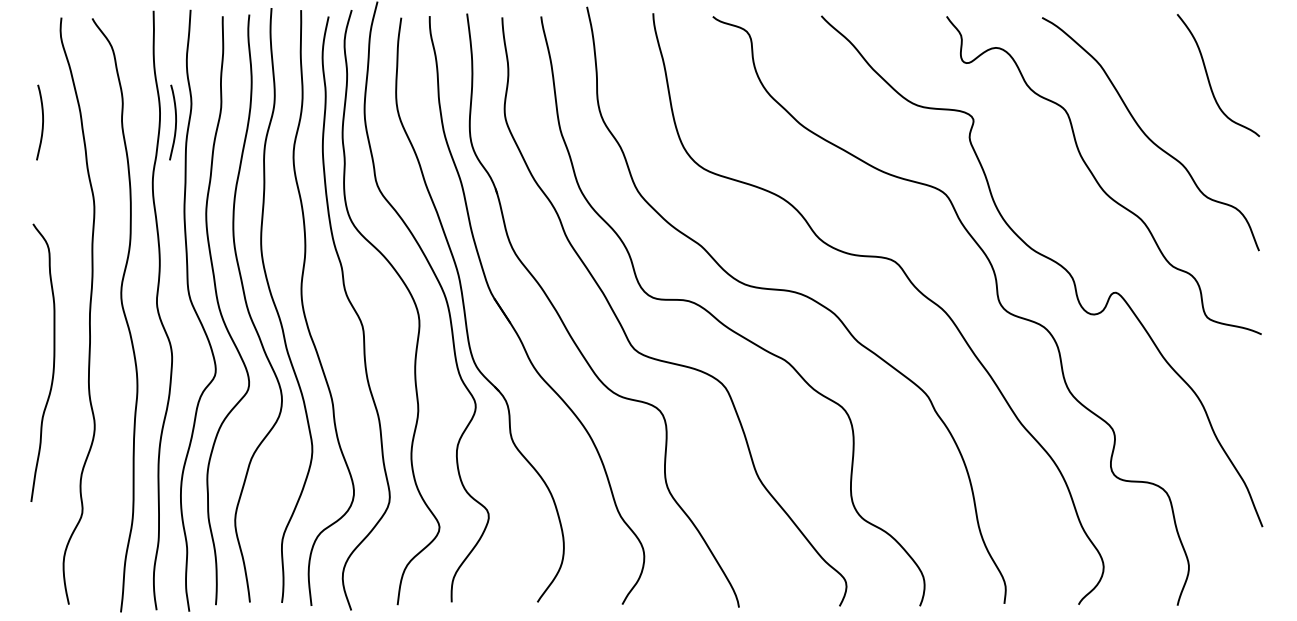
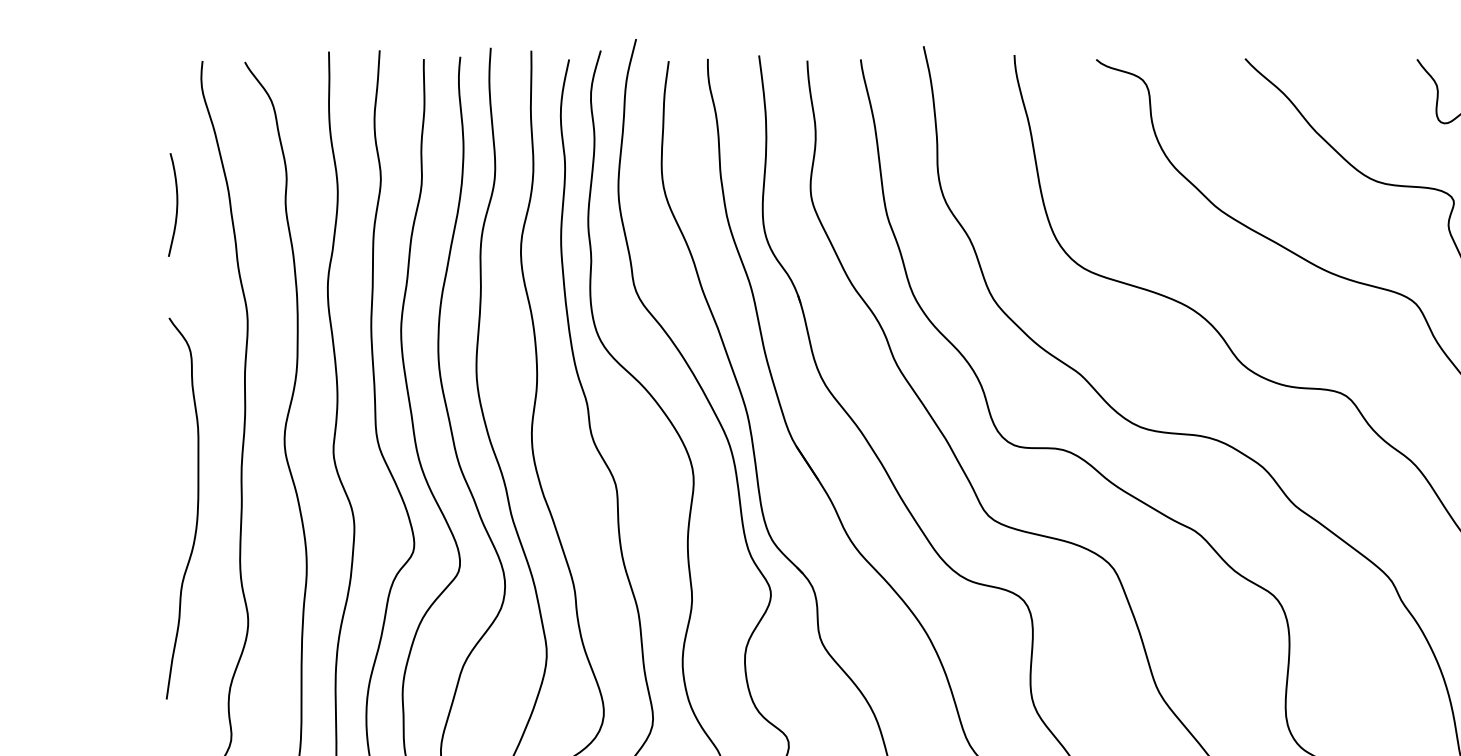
curve: (175, 122) -> (358, 204), removed
curve: (53, 362) -> (197, 508), moved

